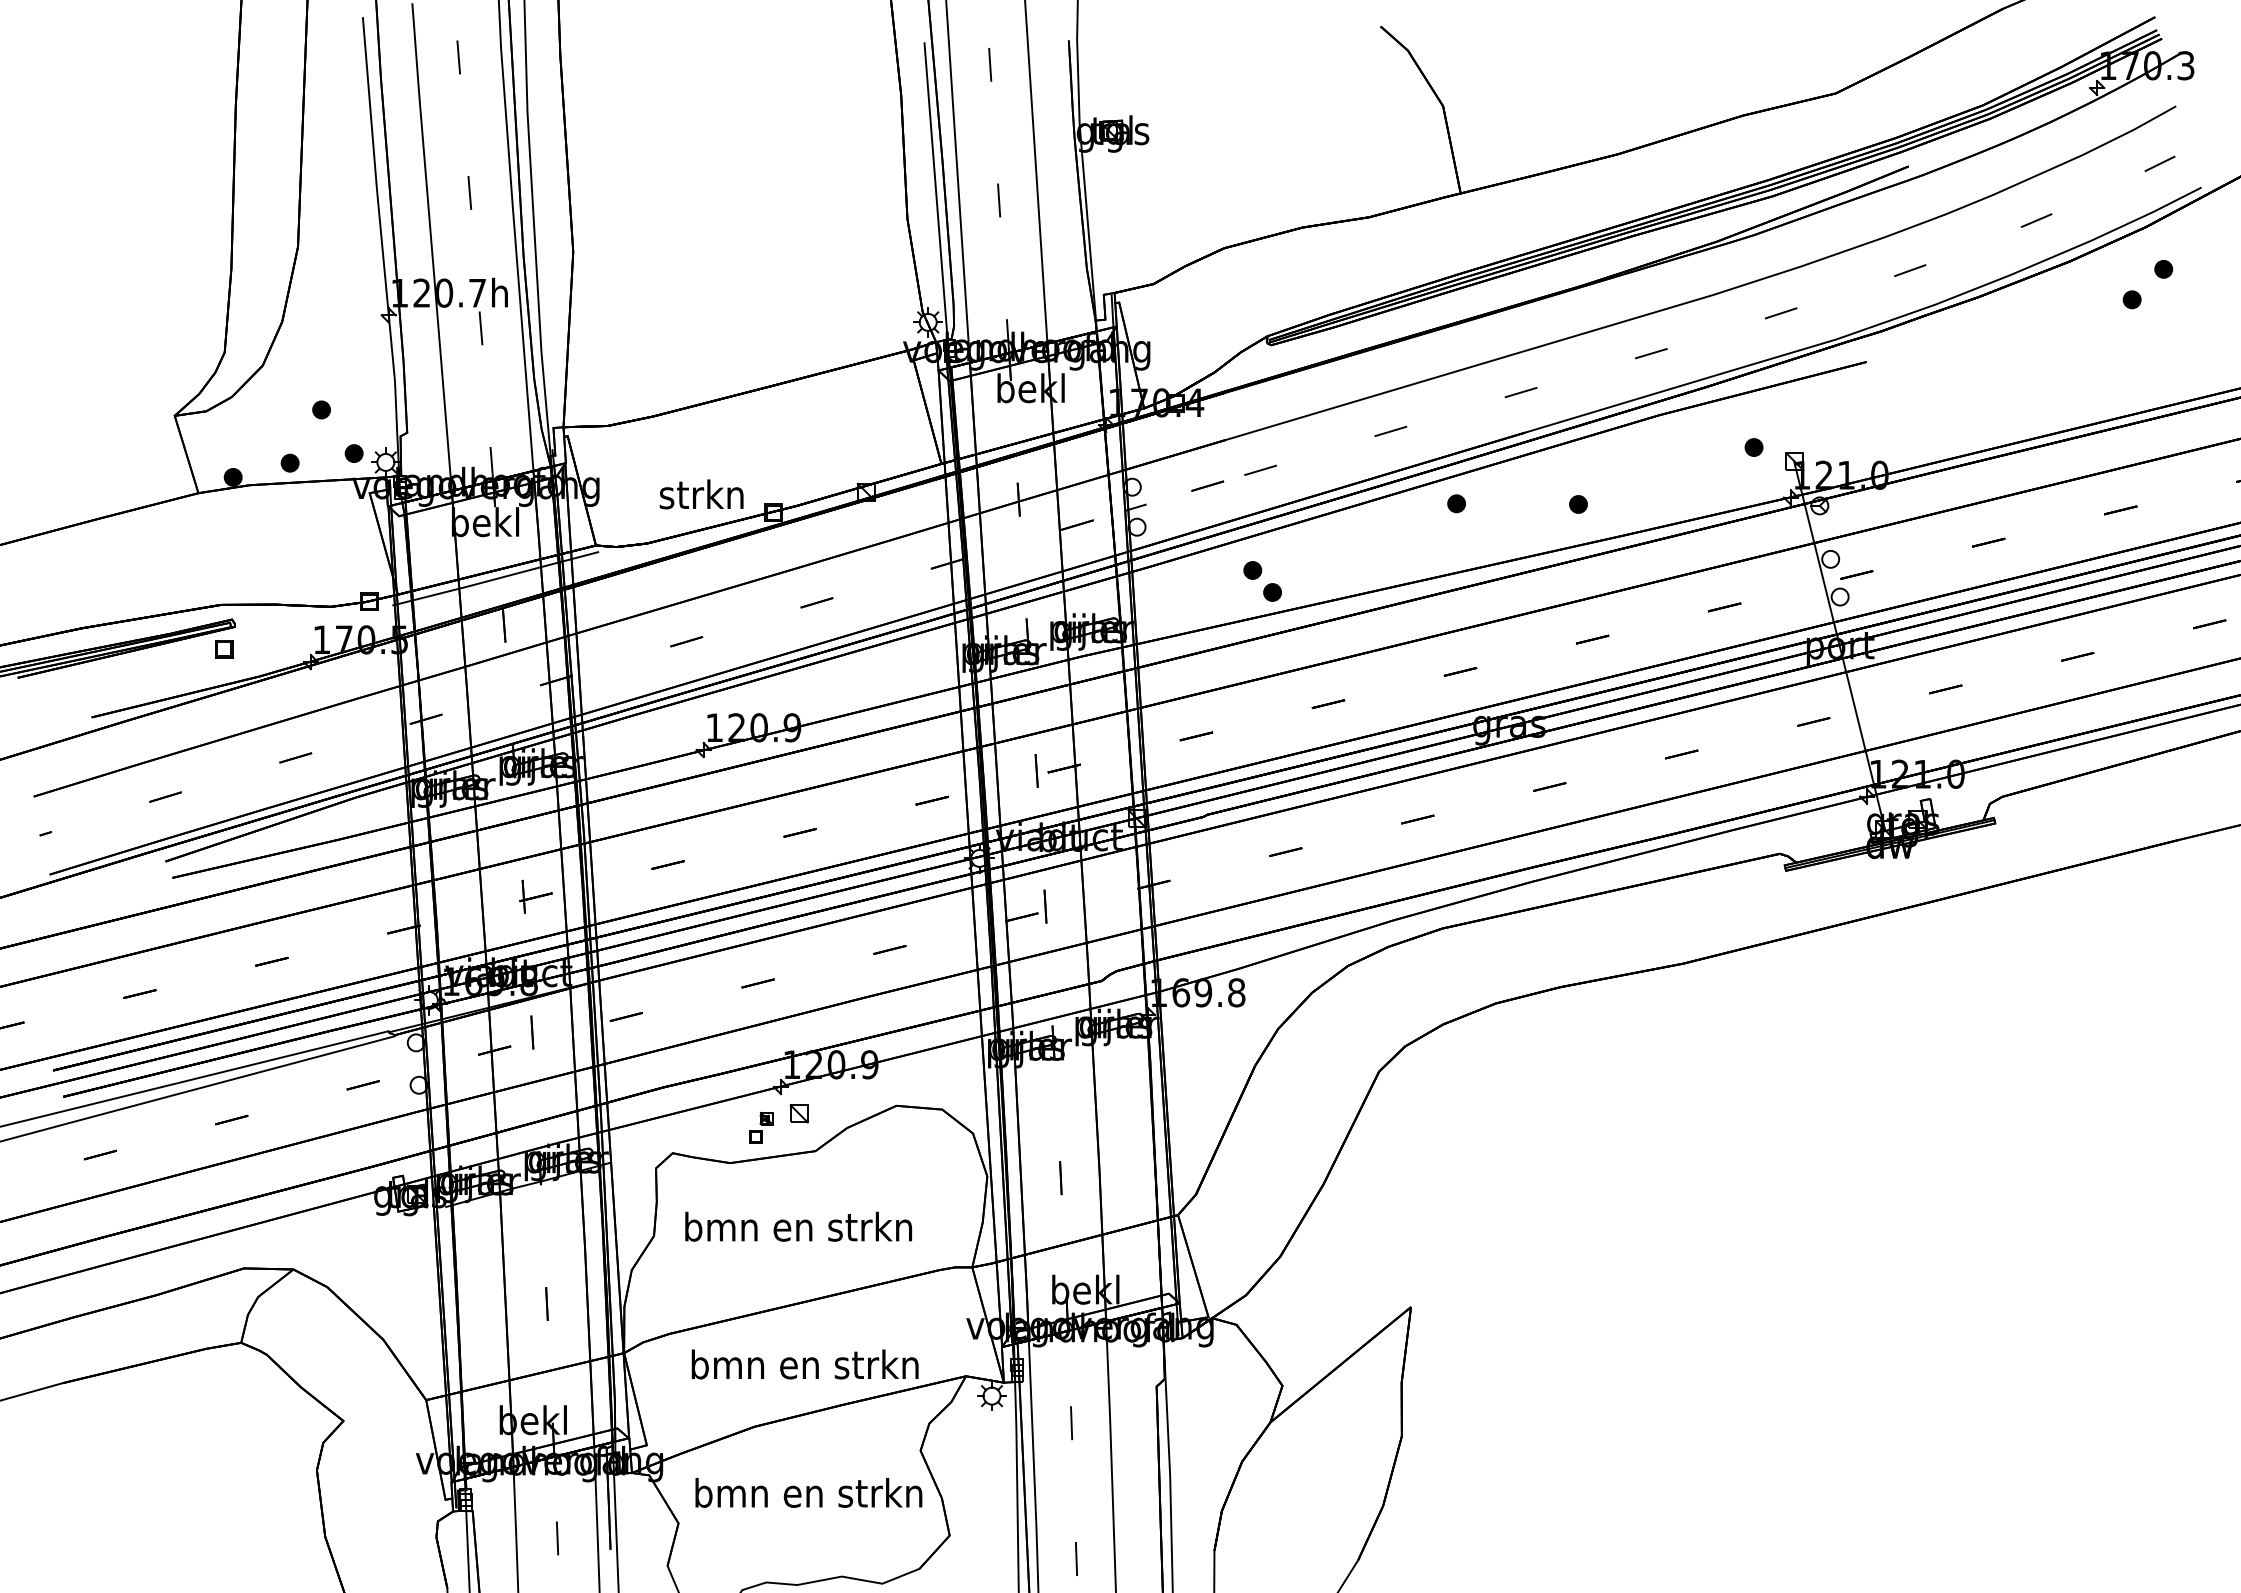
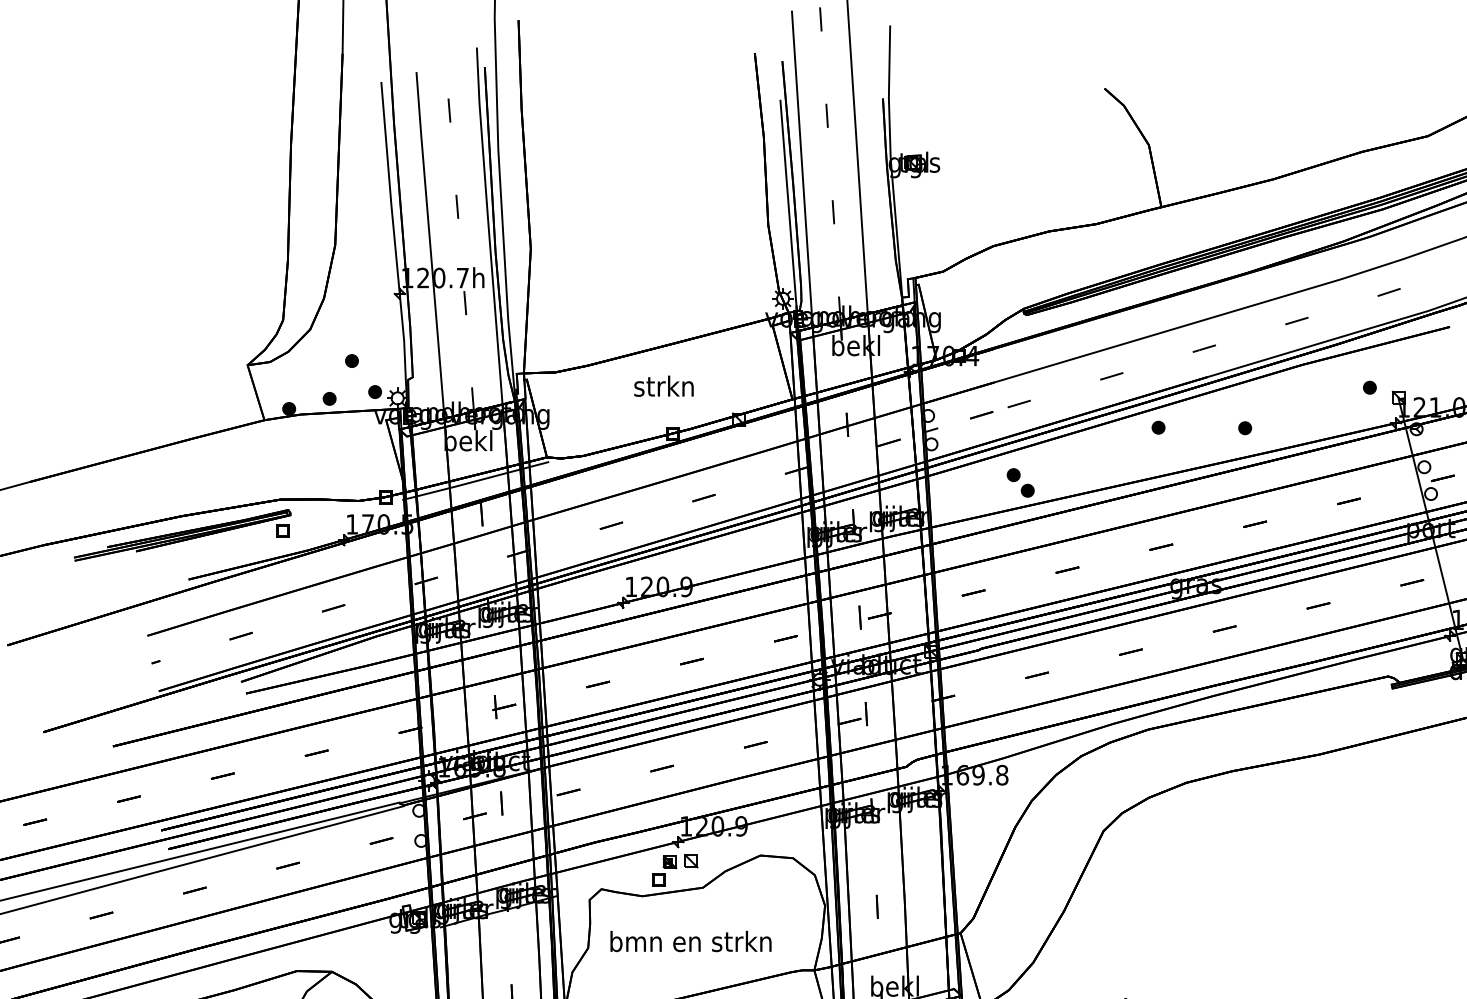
text: (701, 494) -> (663, 386), moved
part: (761, 1127) -> (664, 870), size x1.43

